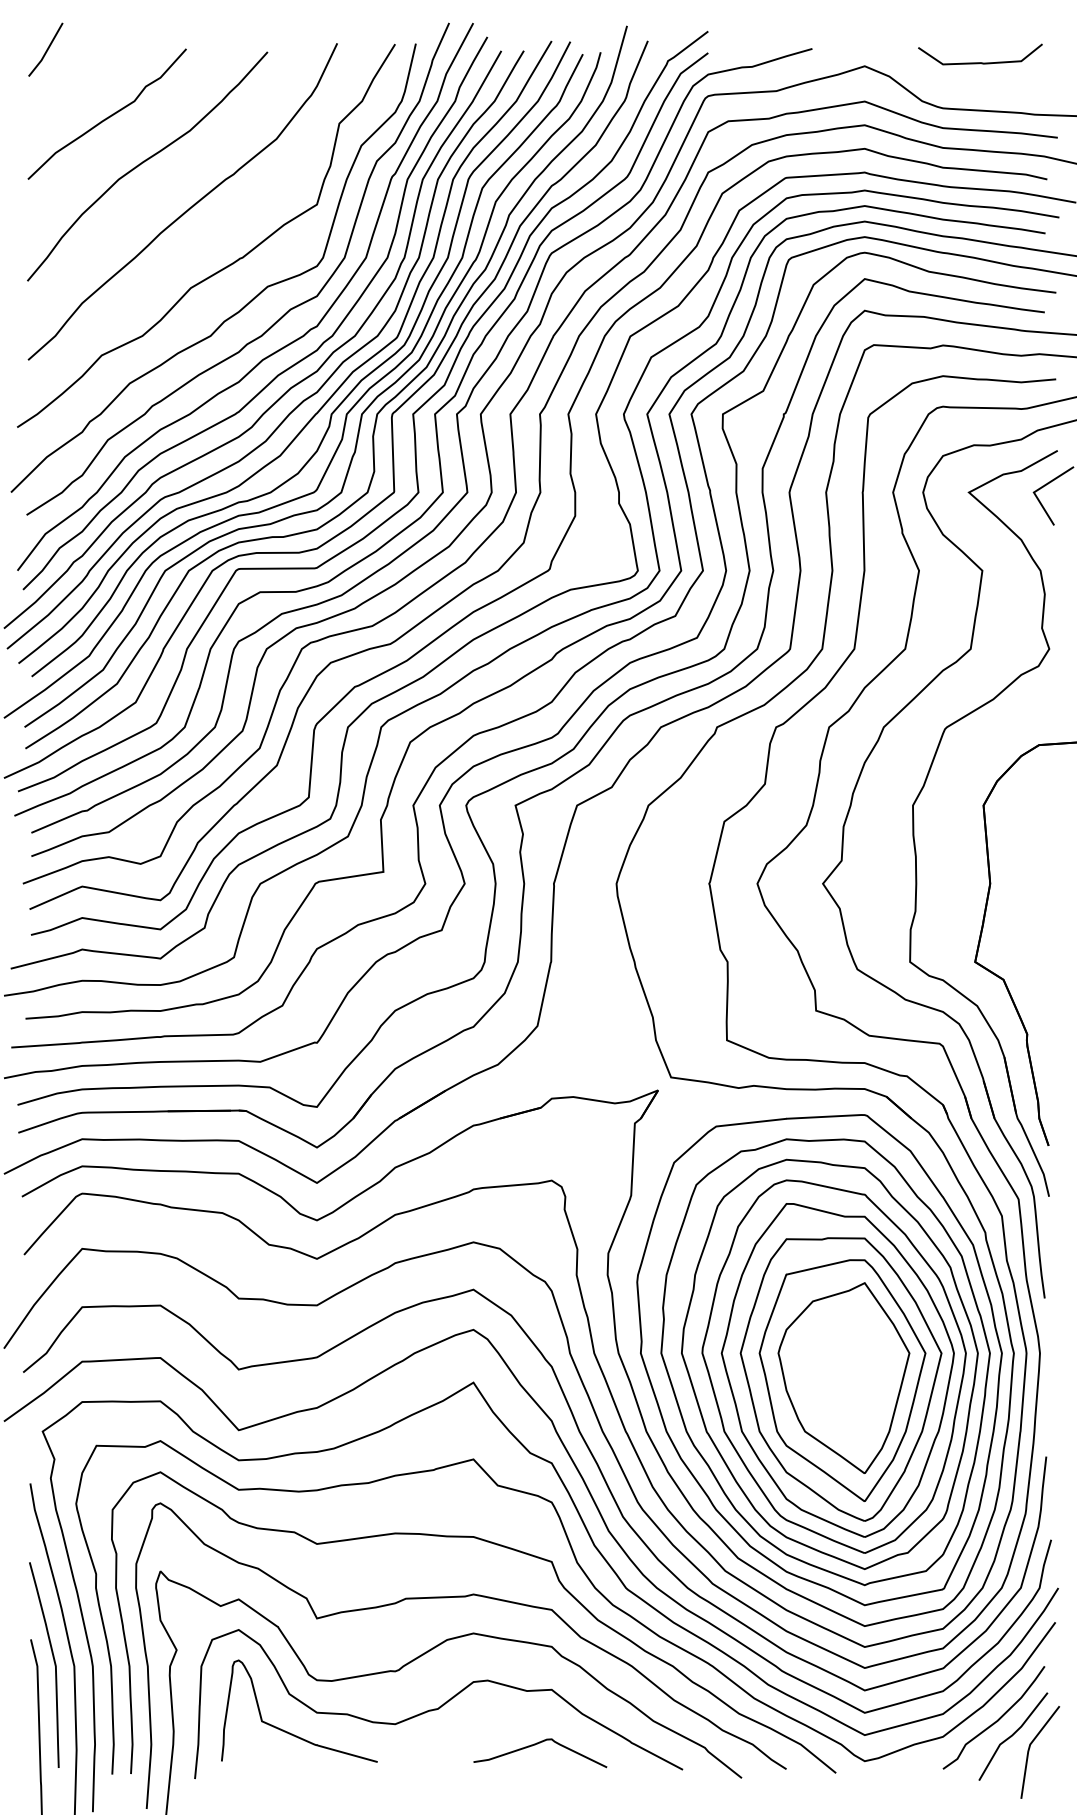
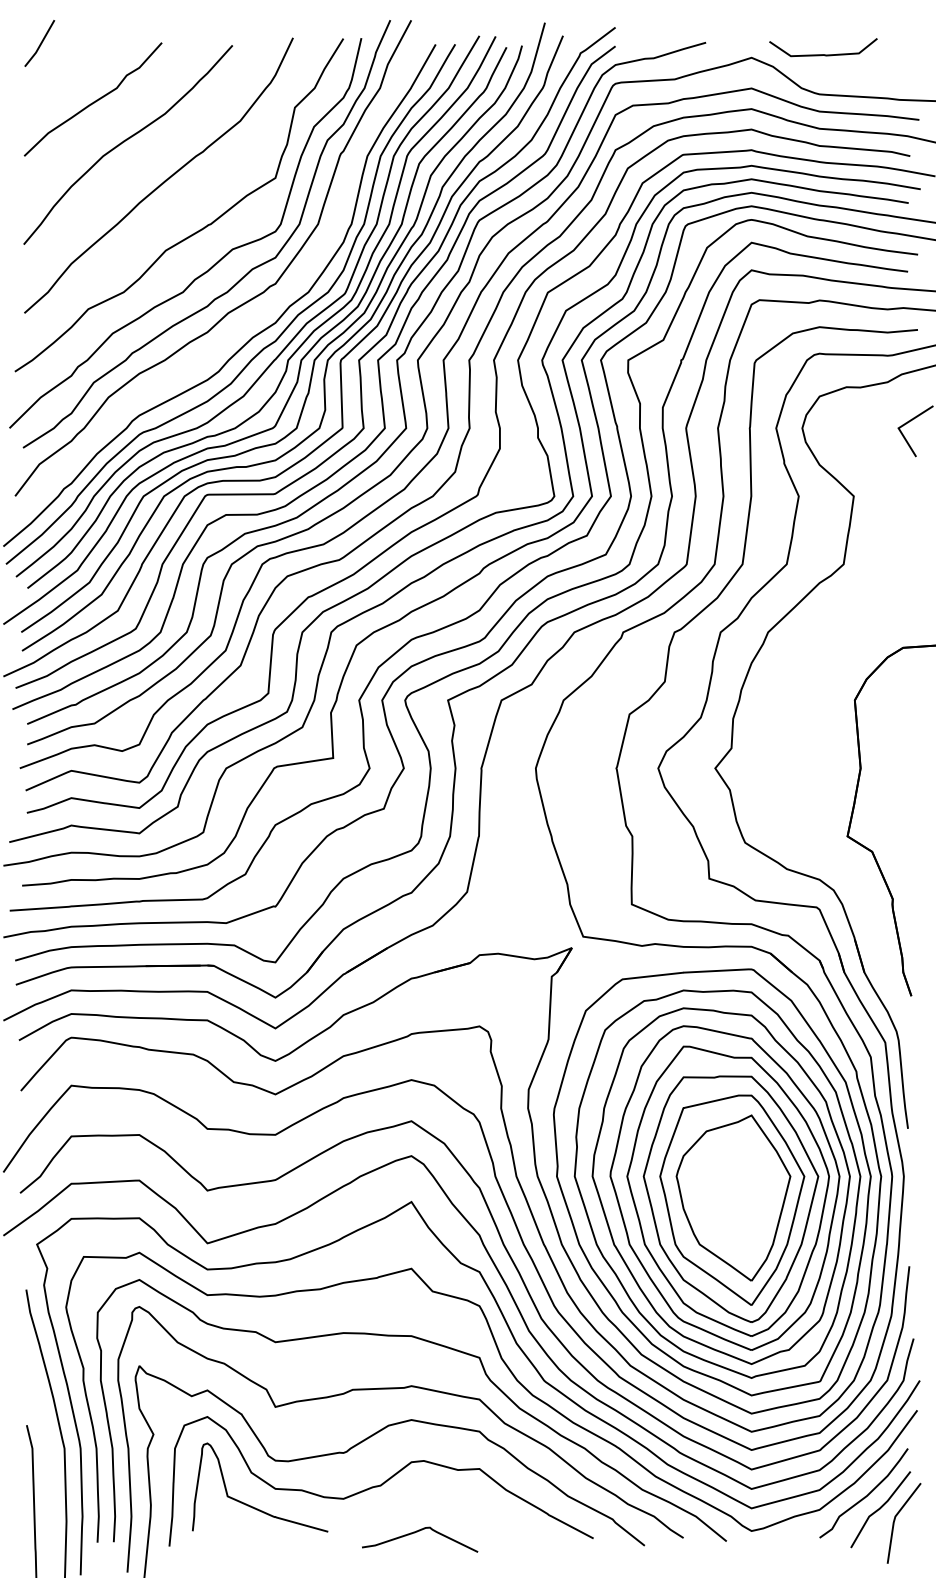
curve: (980, 62) -> (823, 54), moved
curve: (286, 368) -> (248, 320), removed
part: (914, 823) -> (794, 715), removed
curve: (53, 1661) -> (46, 1444), removed
curve: (535, 1745) -> (415, 1533), moved

